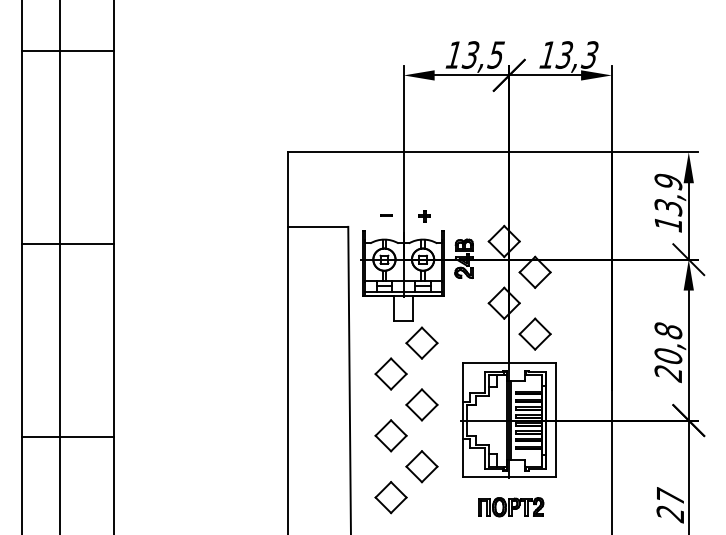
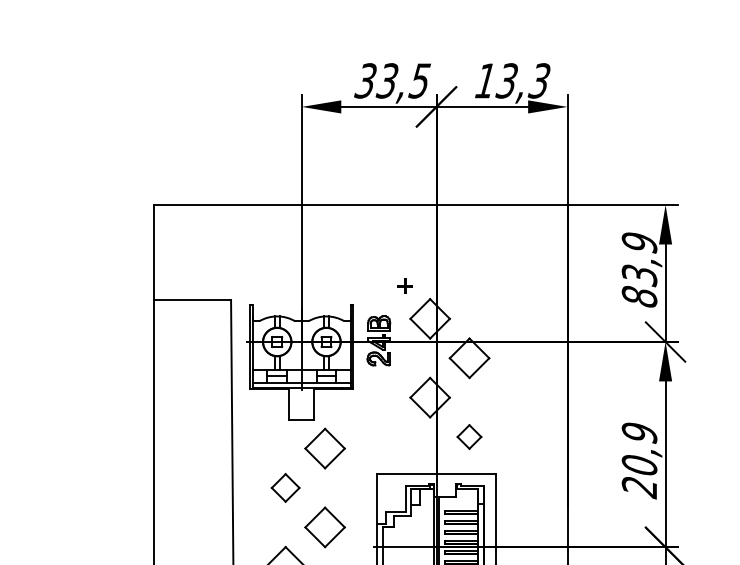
text: (453, 54) -> (365, 80), 13,5 -> 33,5
line: (386, 215) -> (279, 285), removed
part: (424, 216) -> (404, 286), moved
text: (668, 223) -> (639, 295), 13,9 -> 83,9
text: (668, 330) -> (639, 432), 20,8 -> 20,9
part: (534, 333) -> (468, 436), size x0.6
part: (390, 373) -> (284, 487), size x0.7

